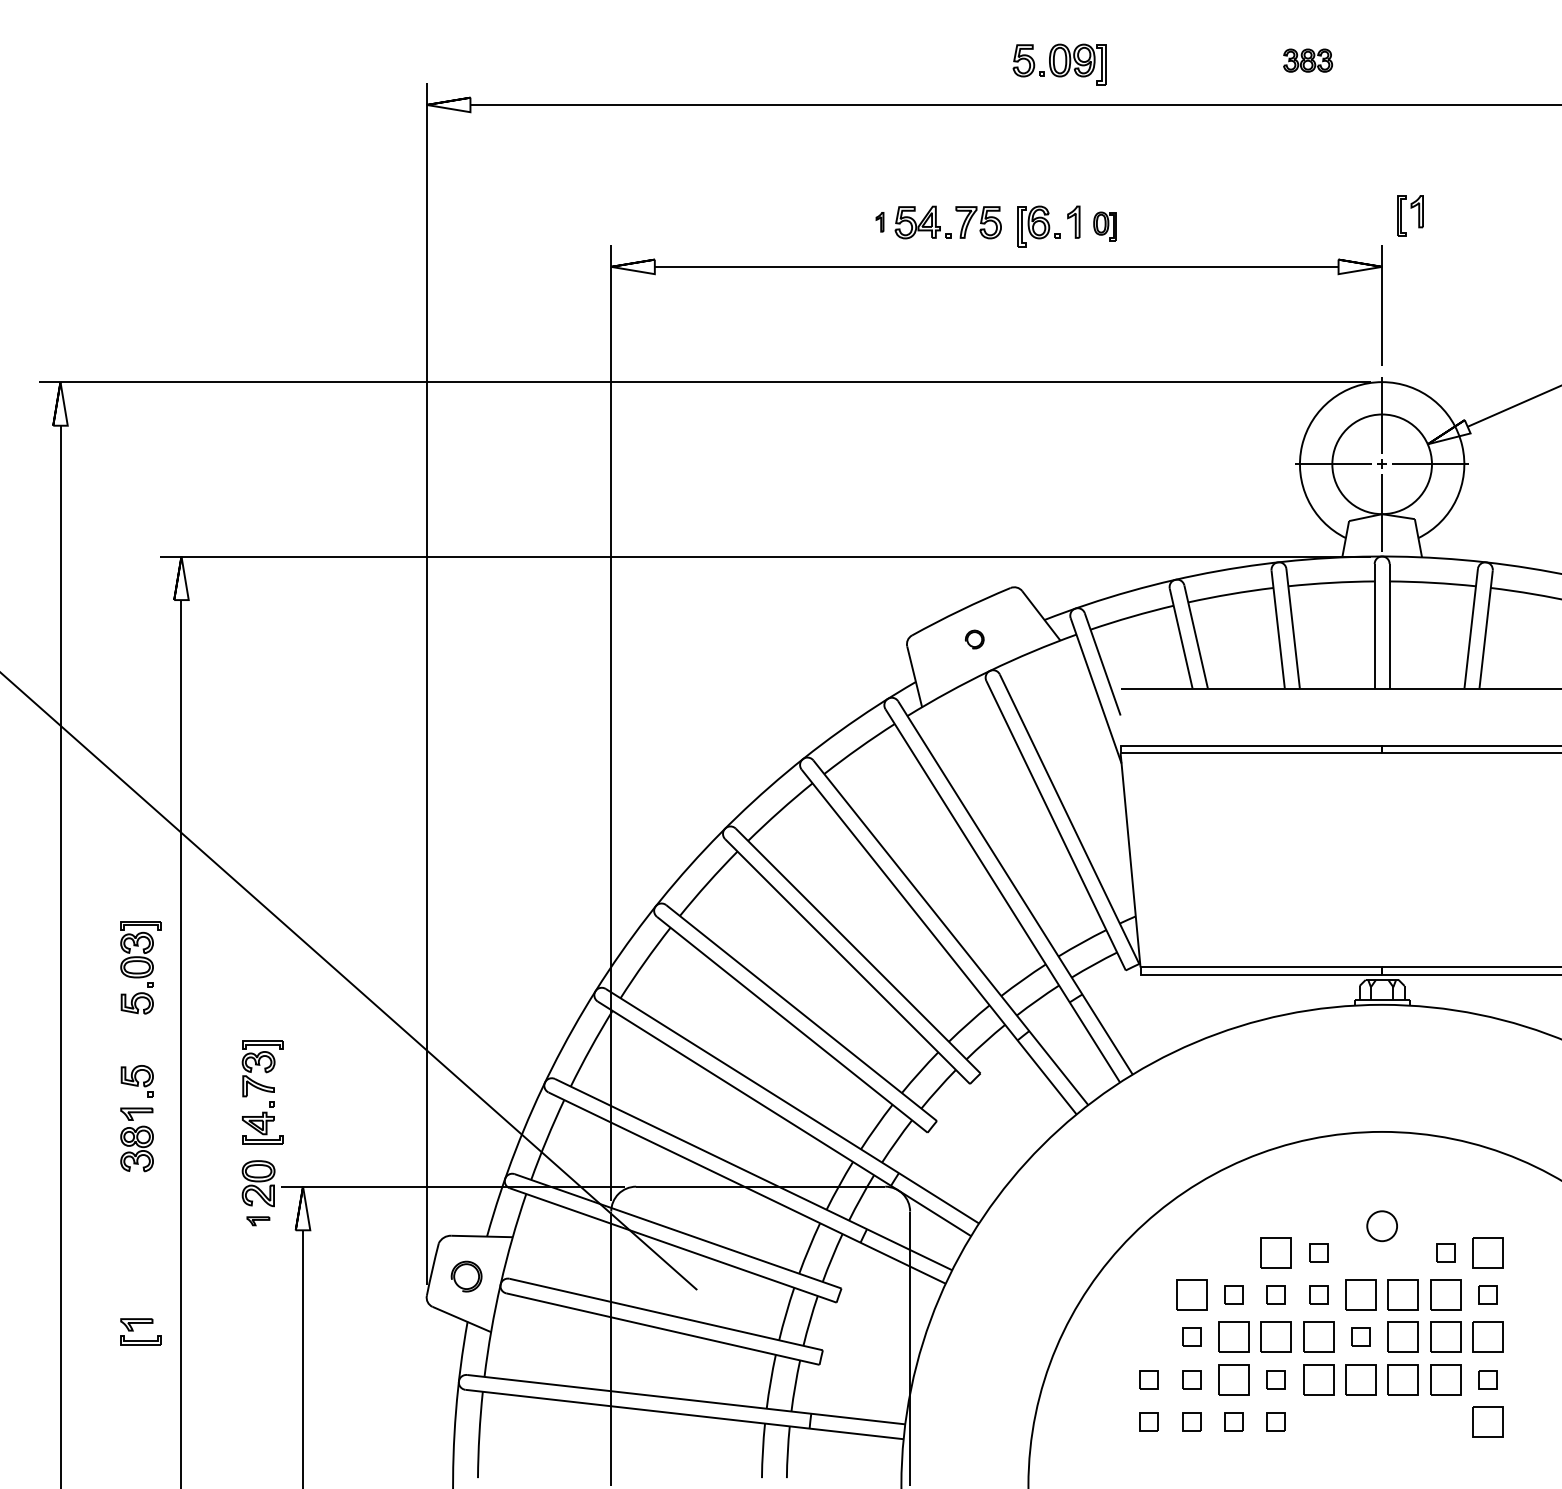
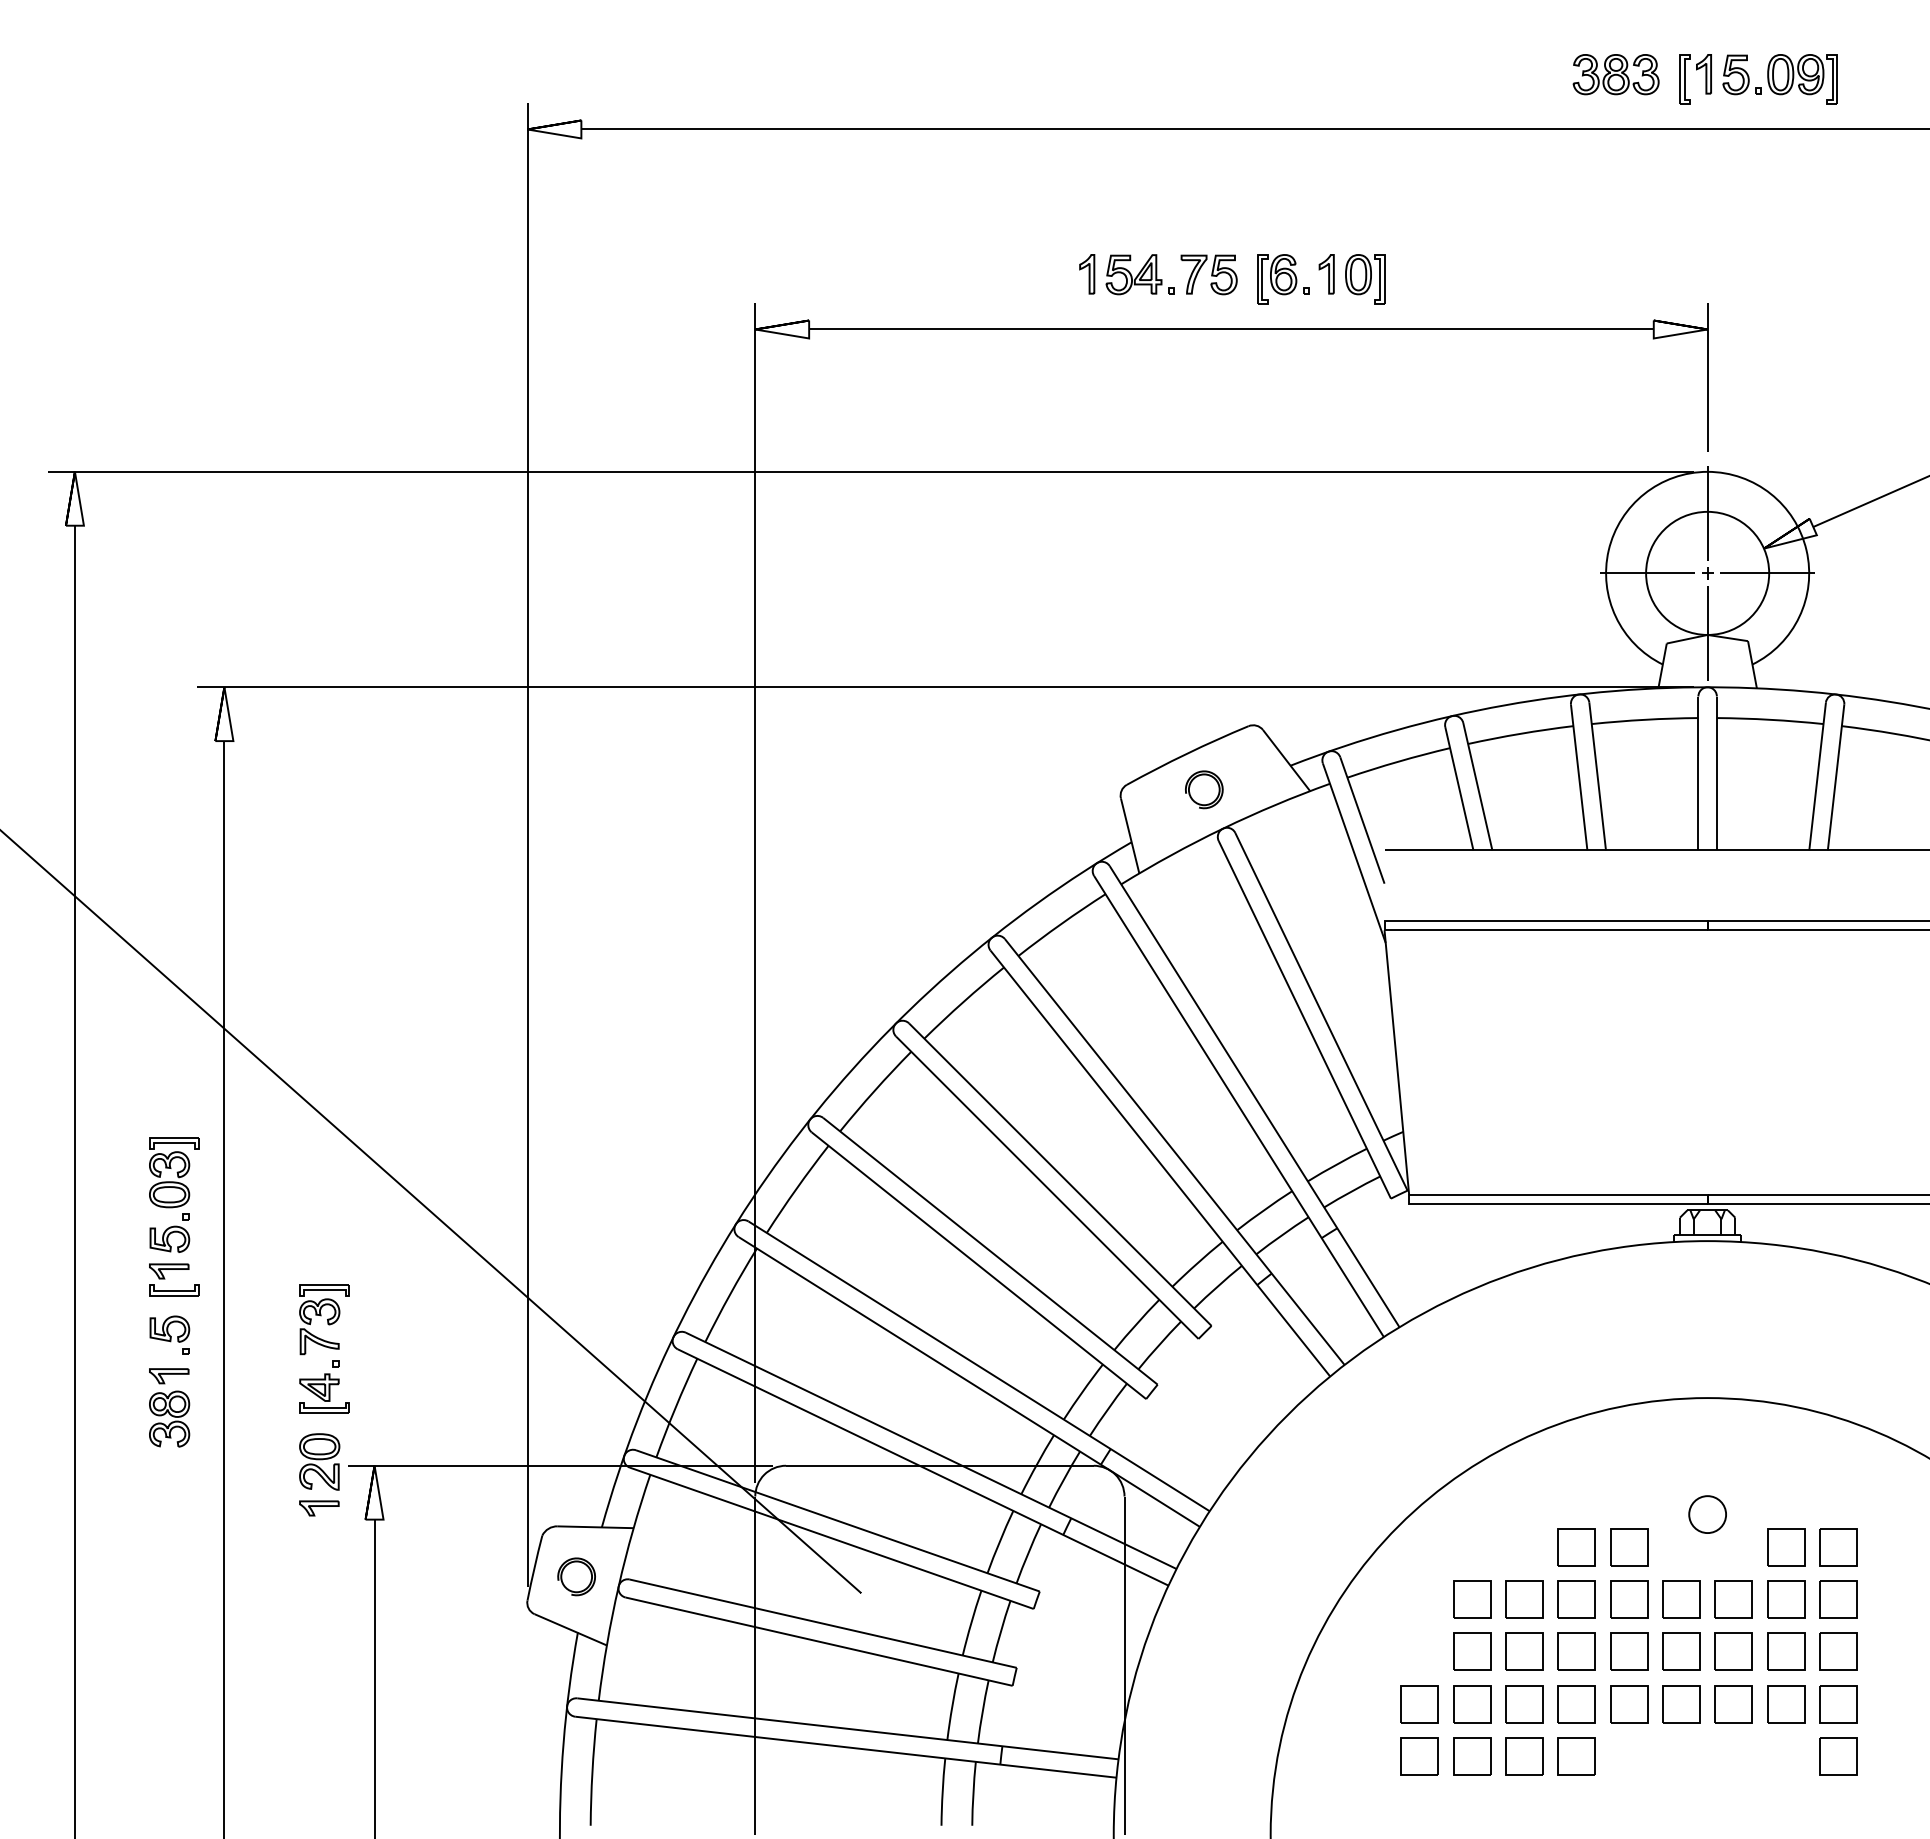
part: (1307, 60) -> (1615, 74), size x1.43
part: (1059, 64) -> (1779, 79), moved
part: (1411, 208) -> (1696, 70), moved
part: (880, 222) -> (1087, 274), size x1.67
part: (1105, 226) -> (1365, 279), size x1.43
part: (974, 639) -> (1204, 789), size x1.67
part: (258, 1221) -> (319, 1508), size x1.43
part: (1318, 1252) -> (1629, 1547), size x1.67
part: (1446, 1252) -> (1786, 1547), size x1.67
part: (1233, 1294) -> (1524, 1599), size x1.67
part: (1276, 1294) -> (1576, 1599), size x1.67
part: (1318, 1294) -> (1629, 1599), size x1.67
part: (1488, 1294) -> (1838, 1599), size x1.67
part: (133, 1331) -> (165, 1279), moved
part: (1191, 1337) -> (1472, 1651), size x1.67
part: (1361, 1337) -> (1681, 1651), size x1.67
part: (1148, 1379) -> (1419, 1704), size x1.67
part: (1191, 1379) -> (1472, 1704), size x1.67
part: (1276, 1379) -> (1576, 1704), size x1.67
part: (1488, 1379) -> (1838, 1704), size x1.67
part: (1148, 1422) -> (1419, 1756), size x1.67
part: (1191, 1422) -> (1472, 1756), size x1.67
part: (1233, 1422) -> (1524, 1756), size x1.67
part: (1276, 1422) -> (1576, 1756), size x1.67

